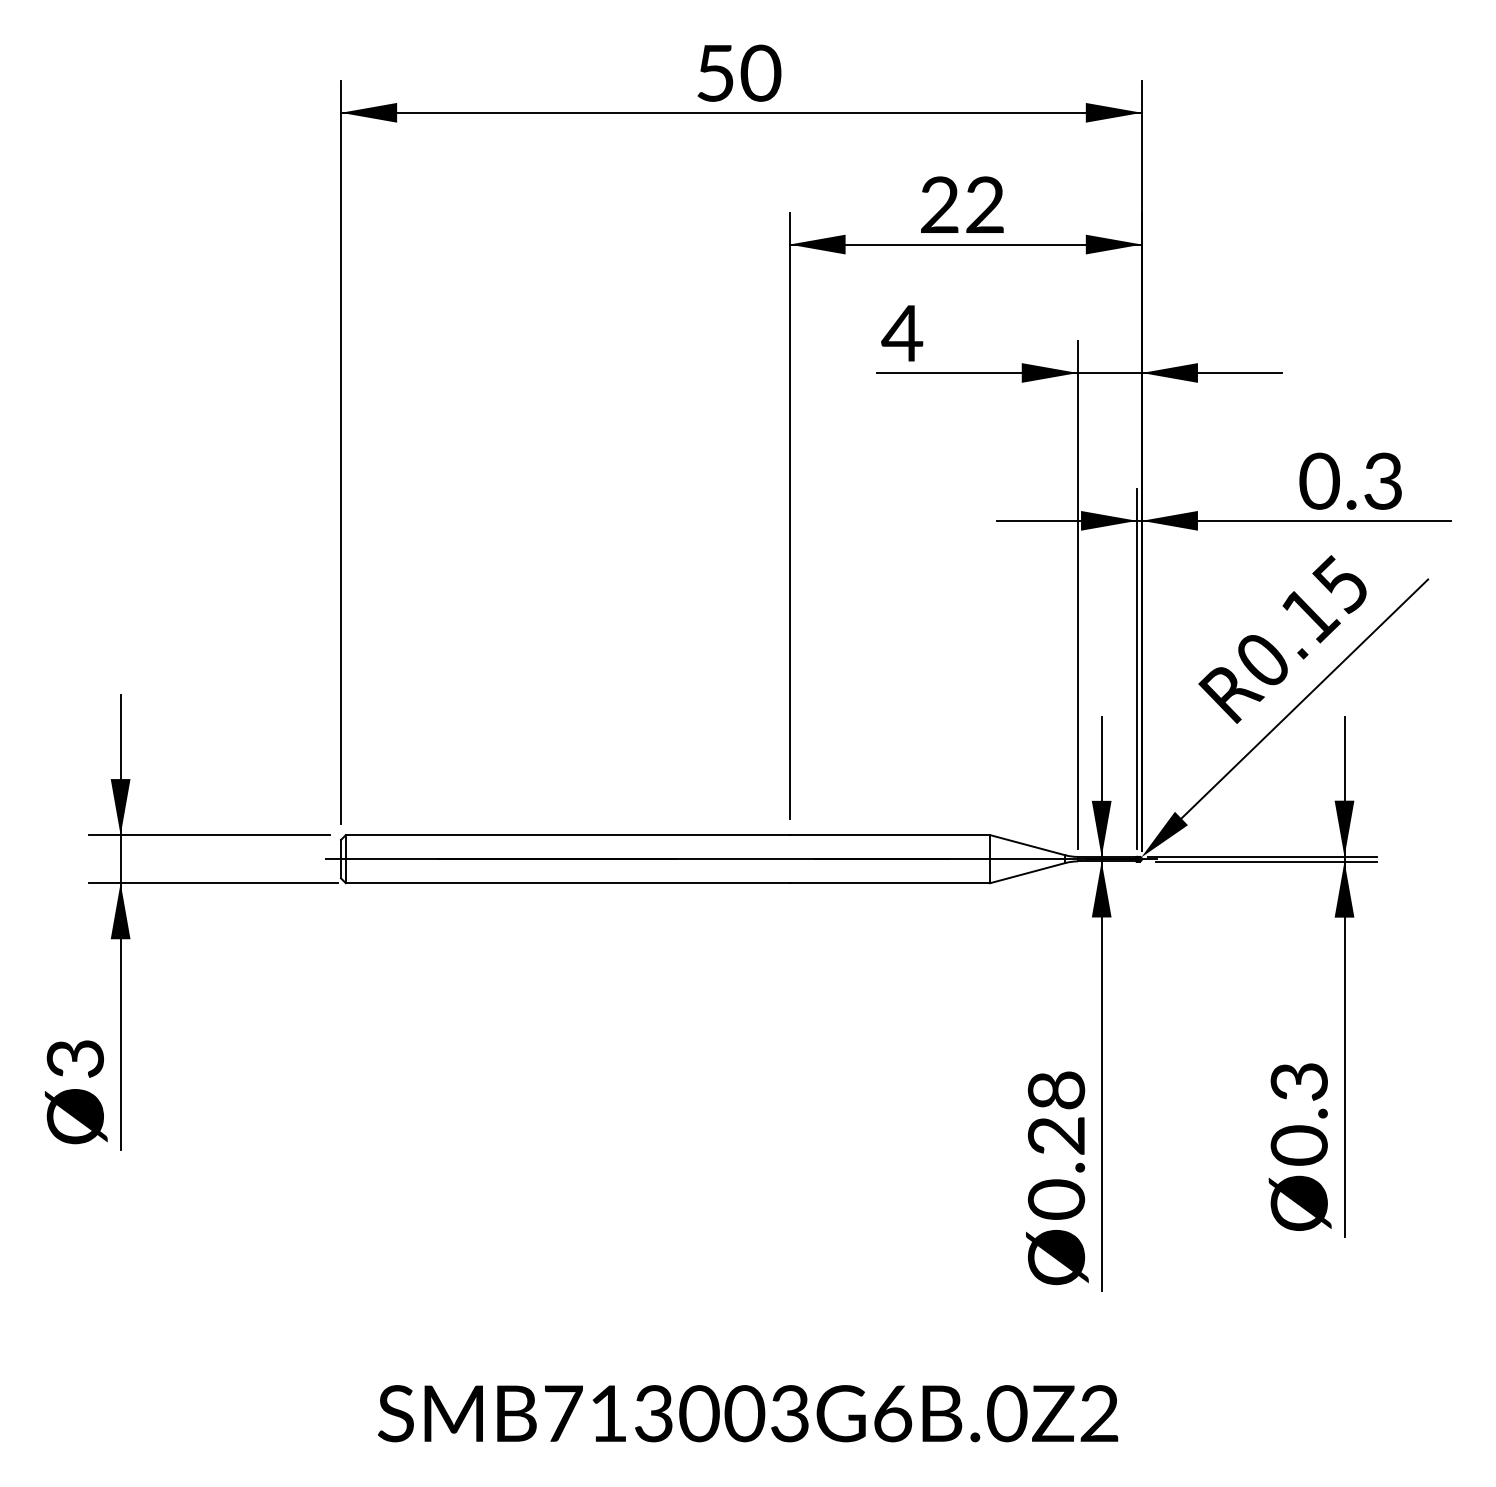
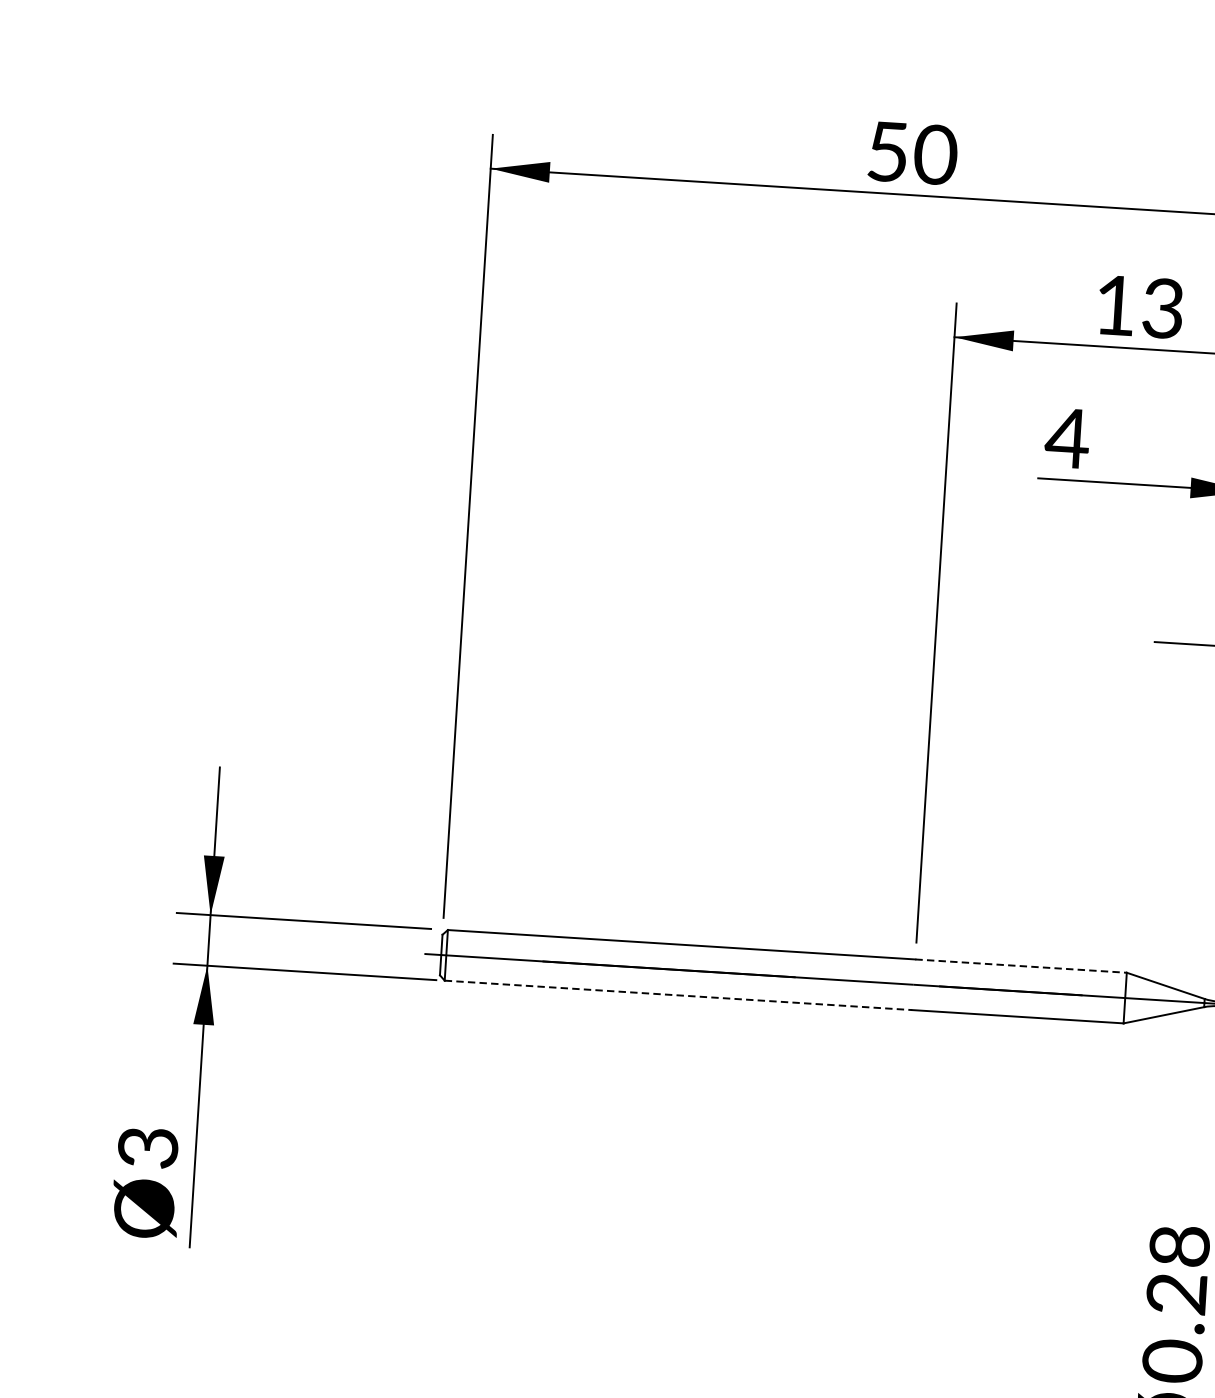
text: (962, 204) -> (1139, 306), 22 -> 13
line: (890, 835) -> (1021, 966), solid -> dashed
line: (567, 883) -> (678, 995), solid -> dashed

